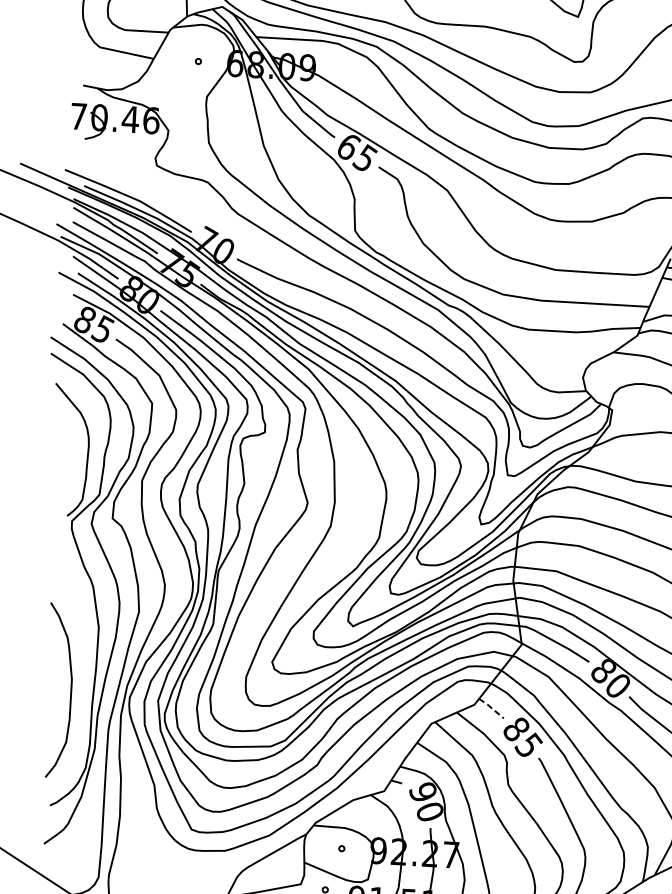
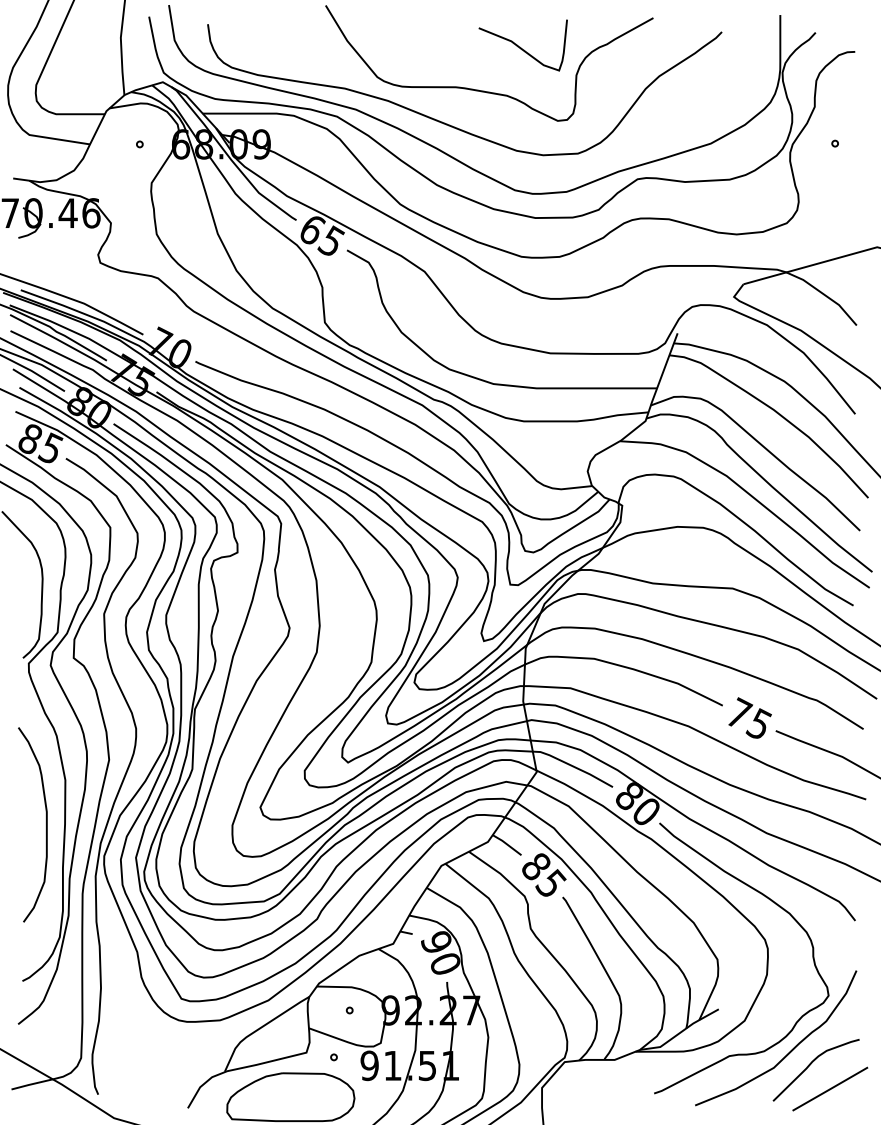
curve: (70, 690) -> (46, 824), moved
line: (490, 707) -> (506, 844), dashed -> solid

